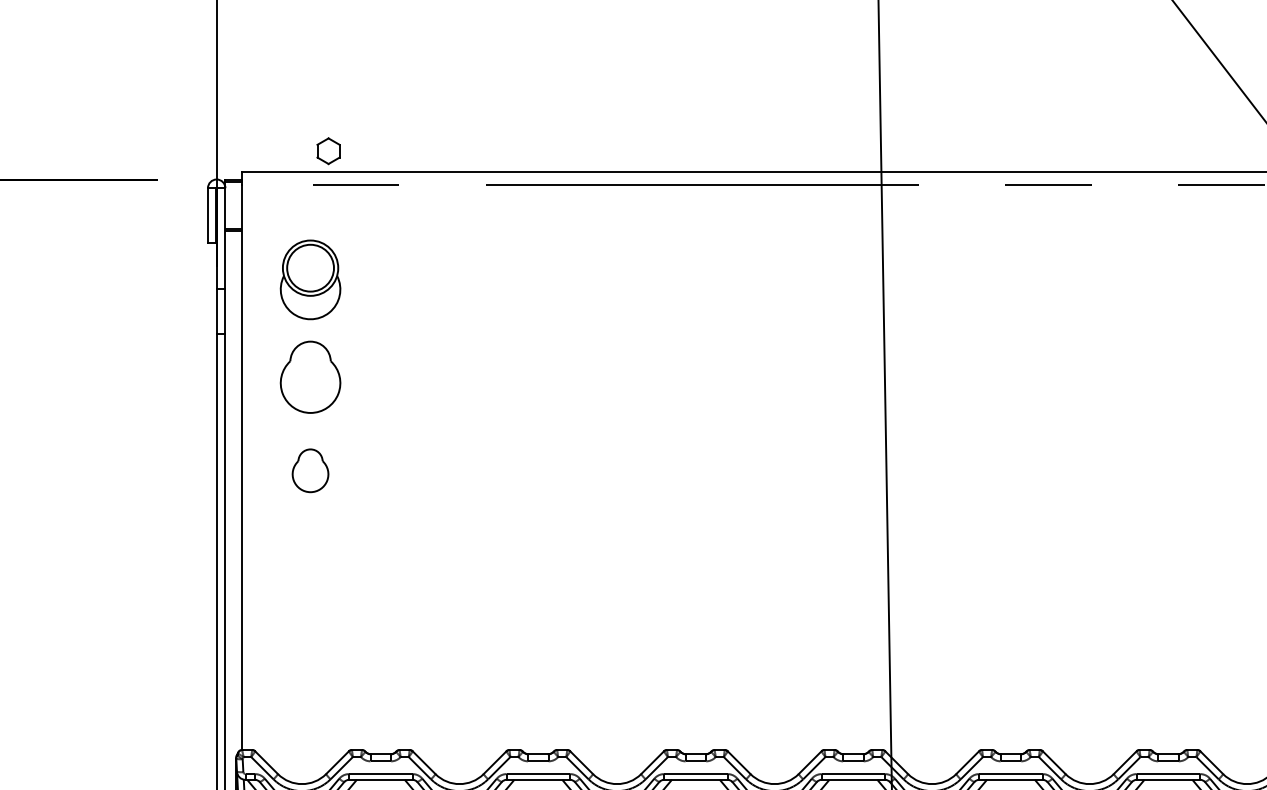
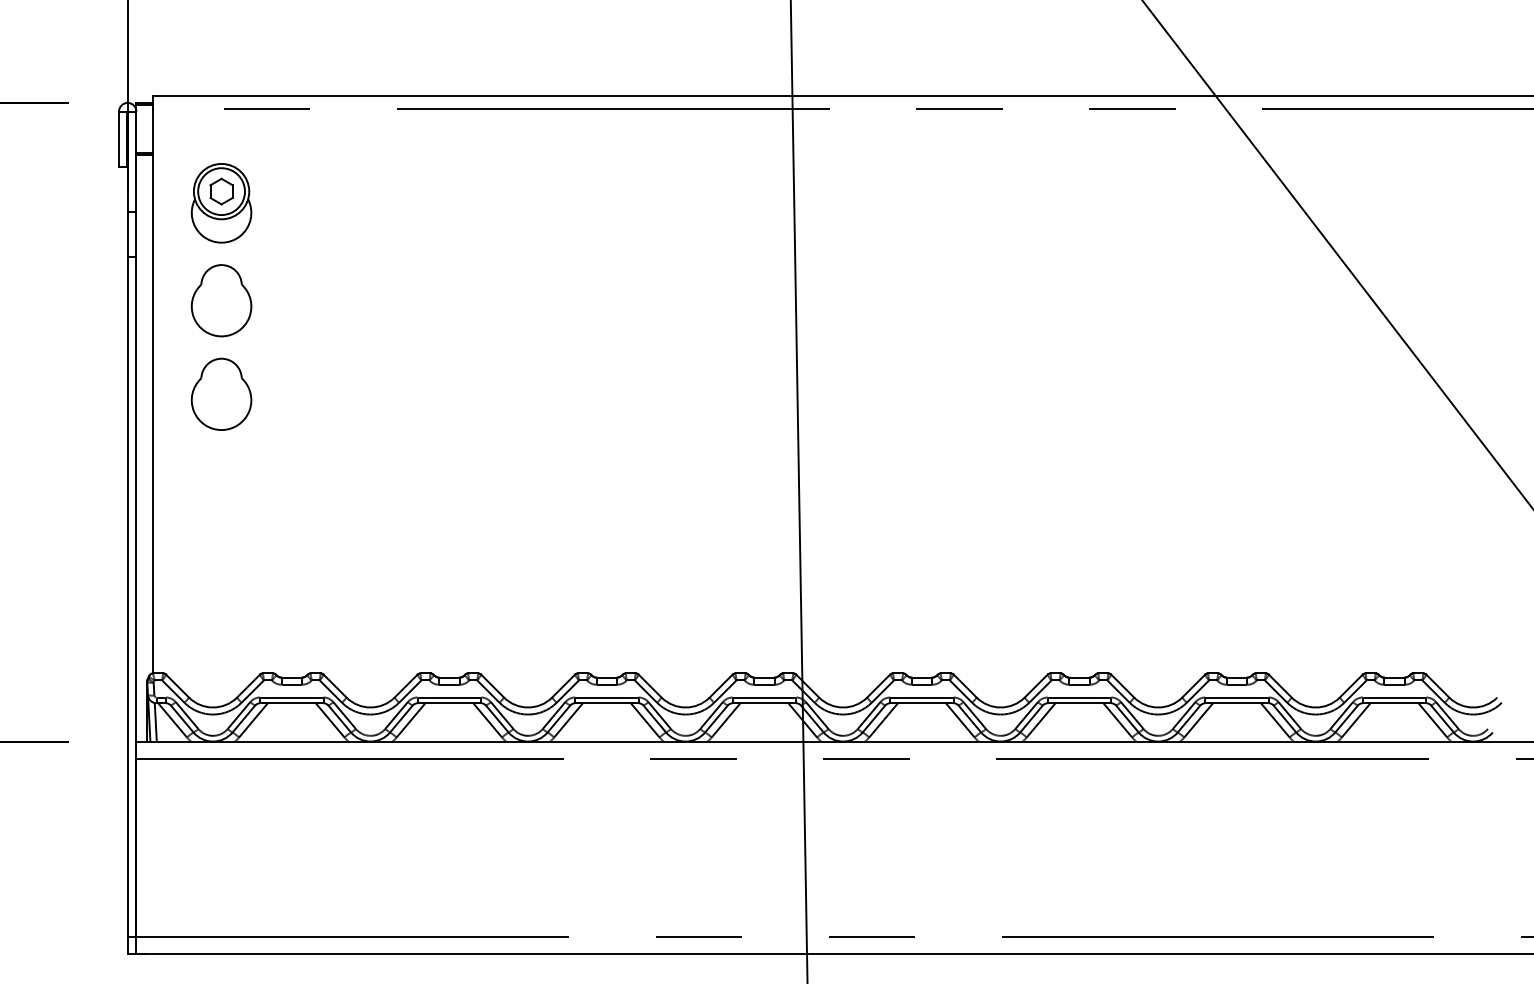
part: (328, 151) -> (221, 191), moved
part: (310, 470) -> (221, 393), size x1.67

